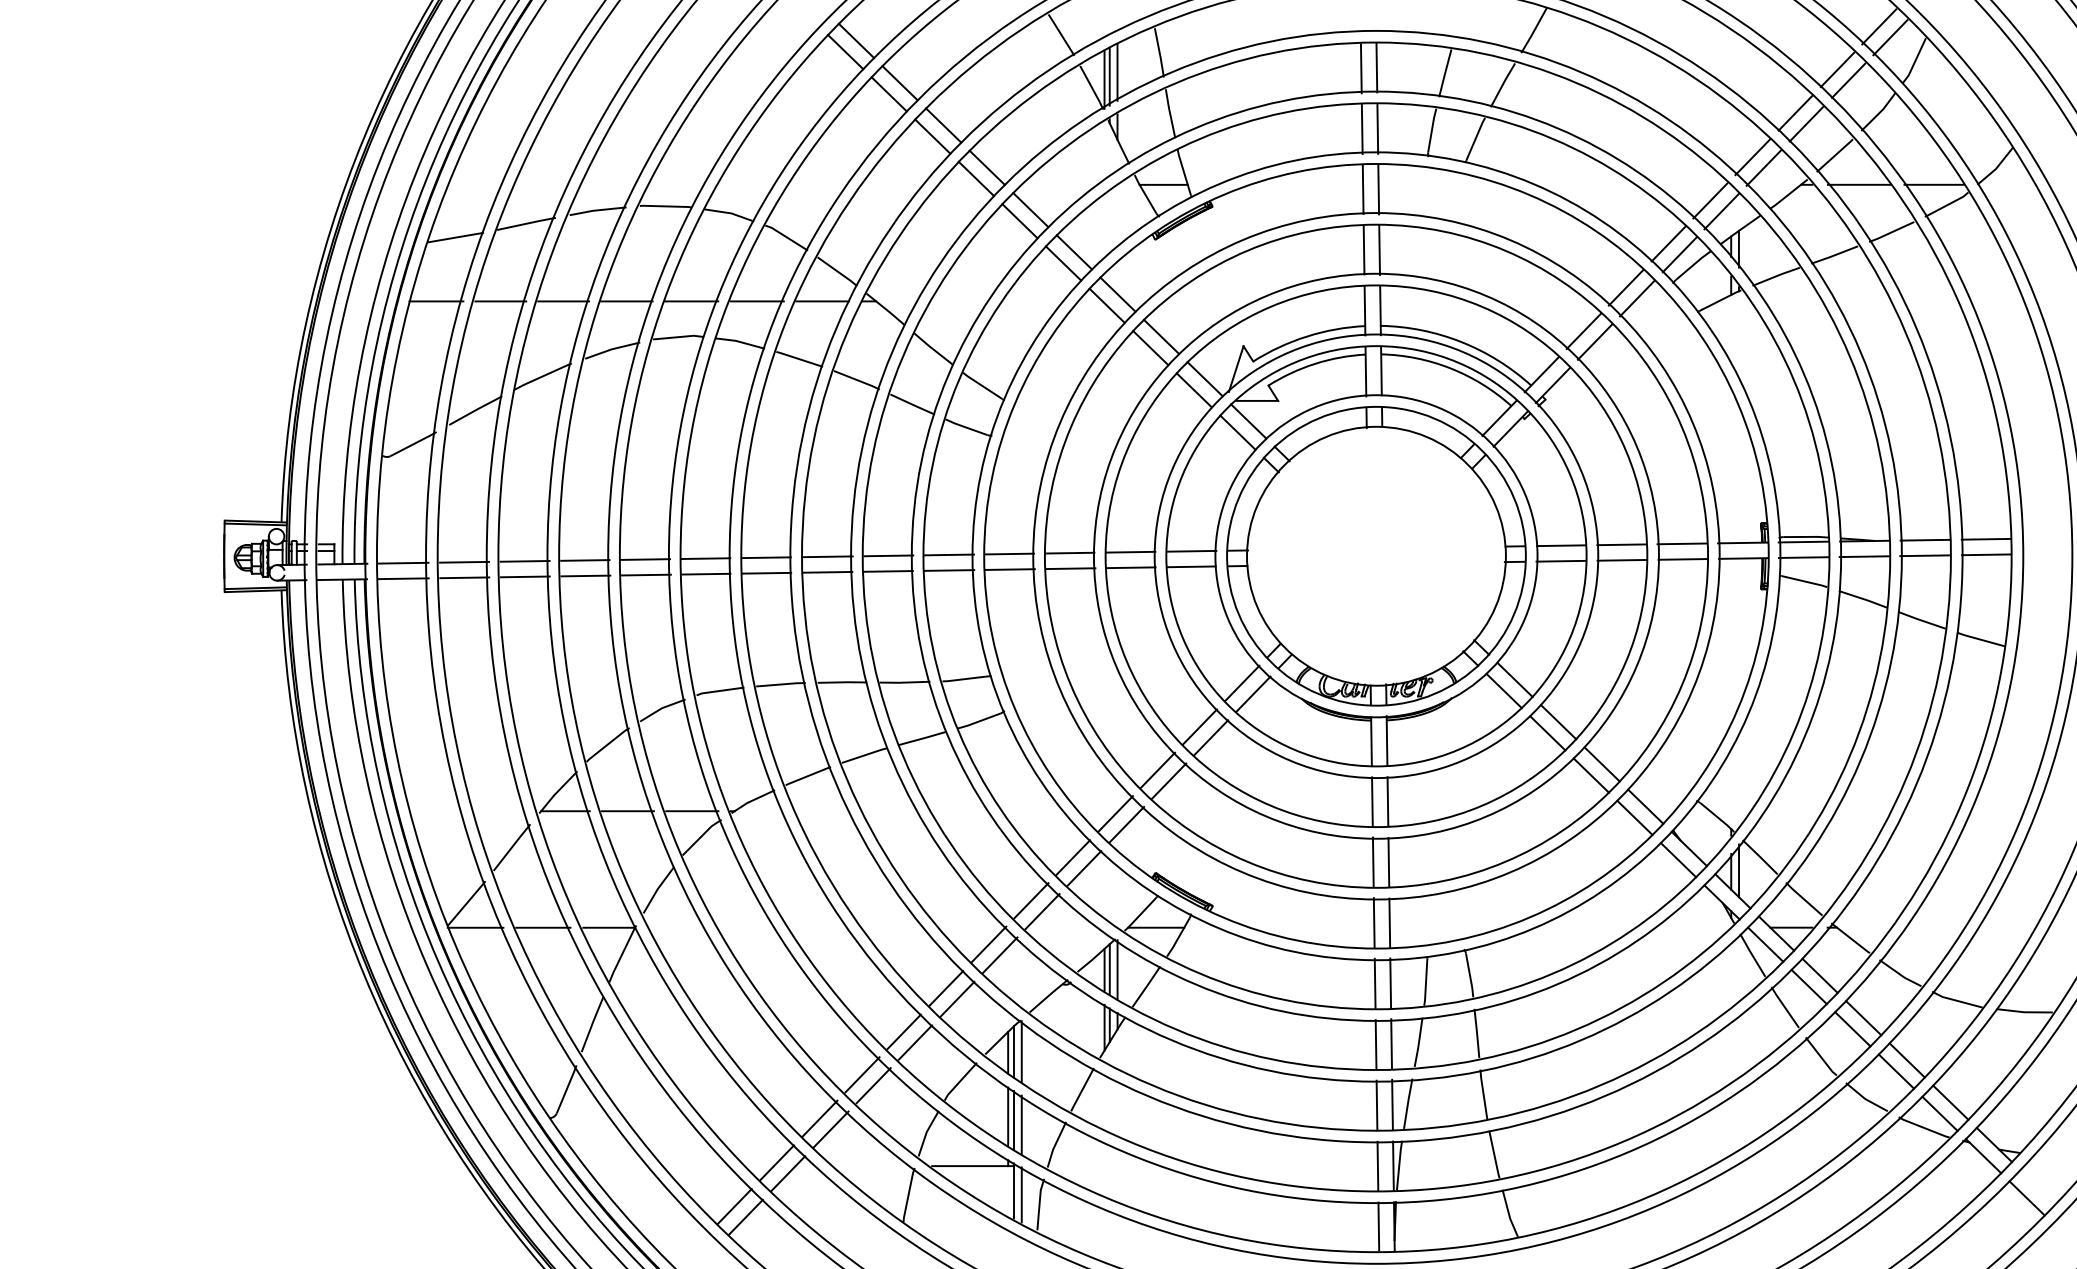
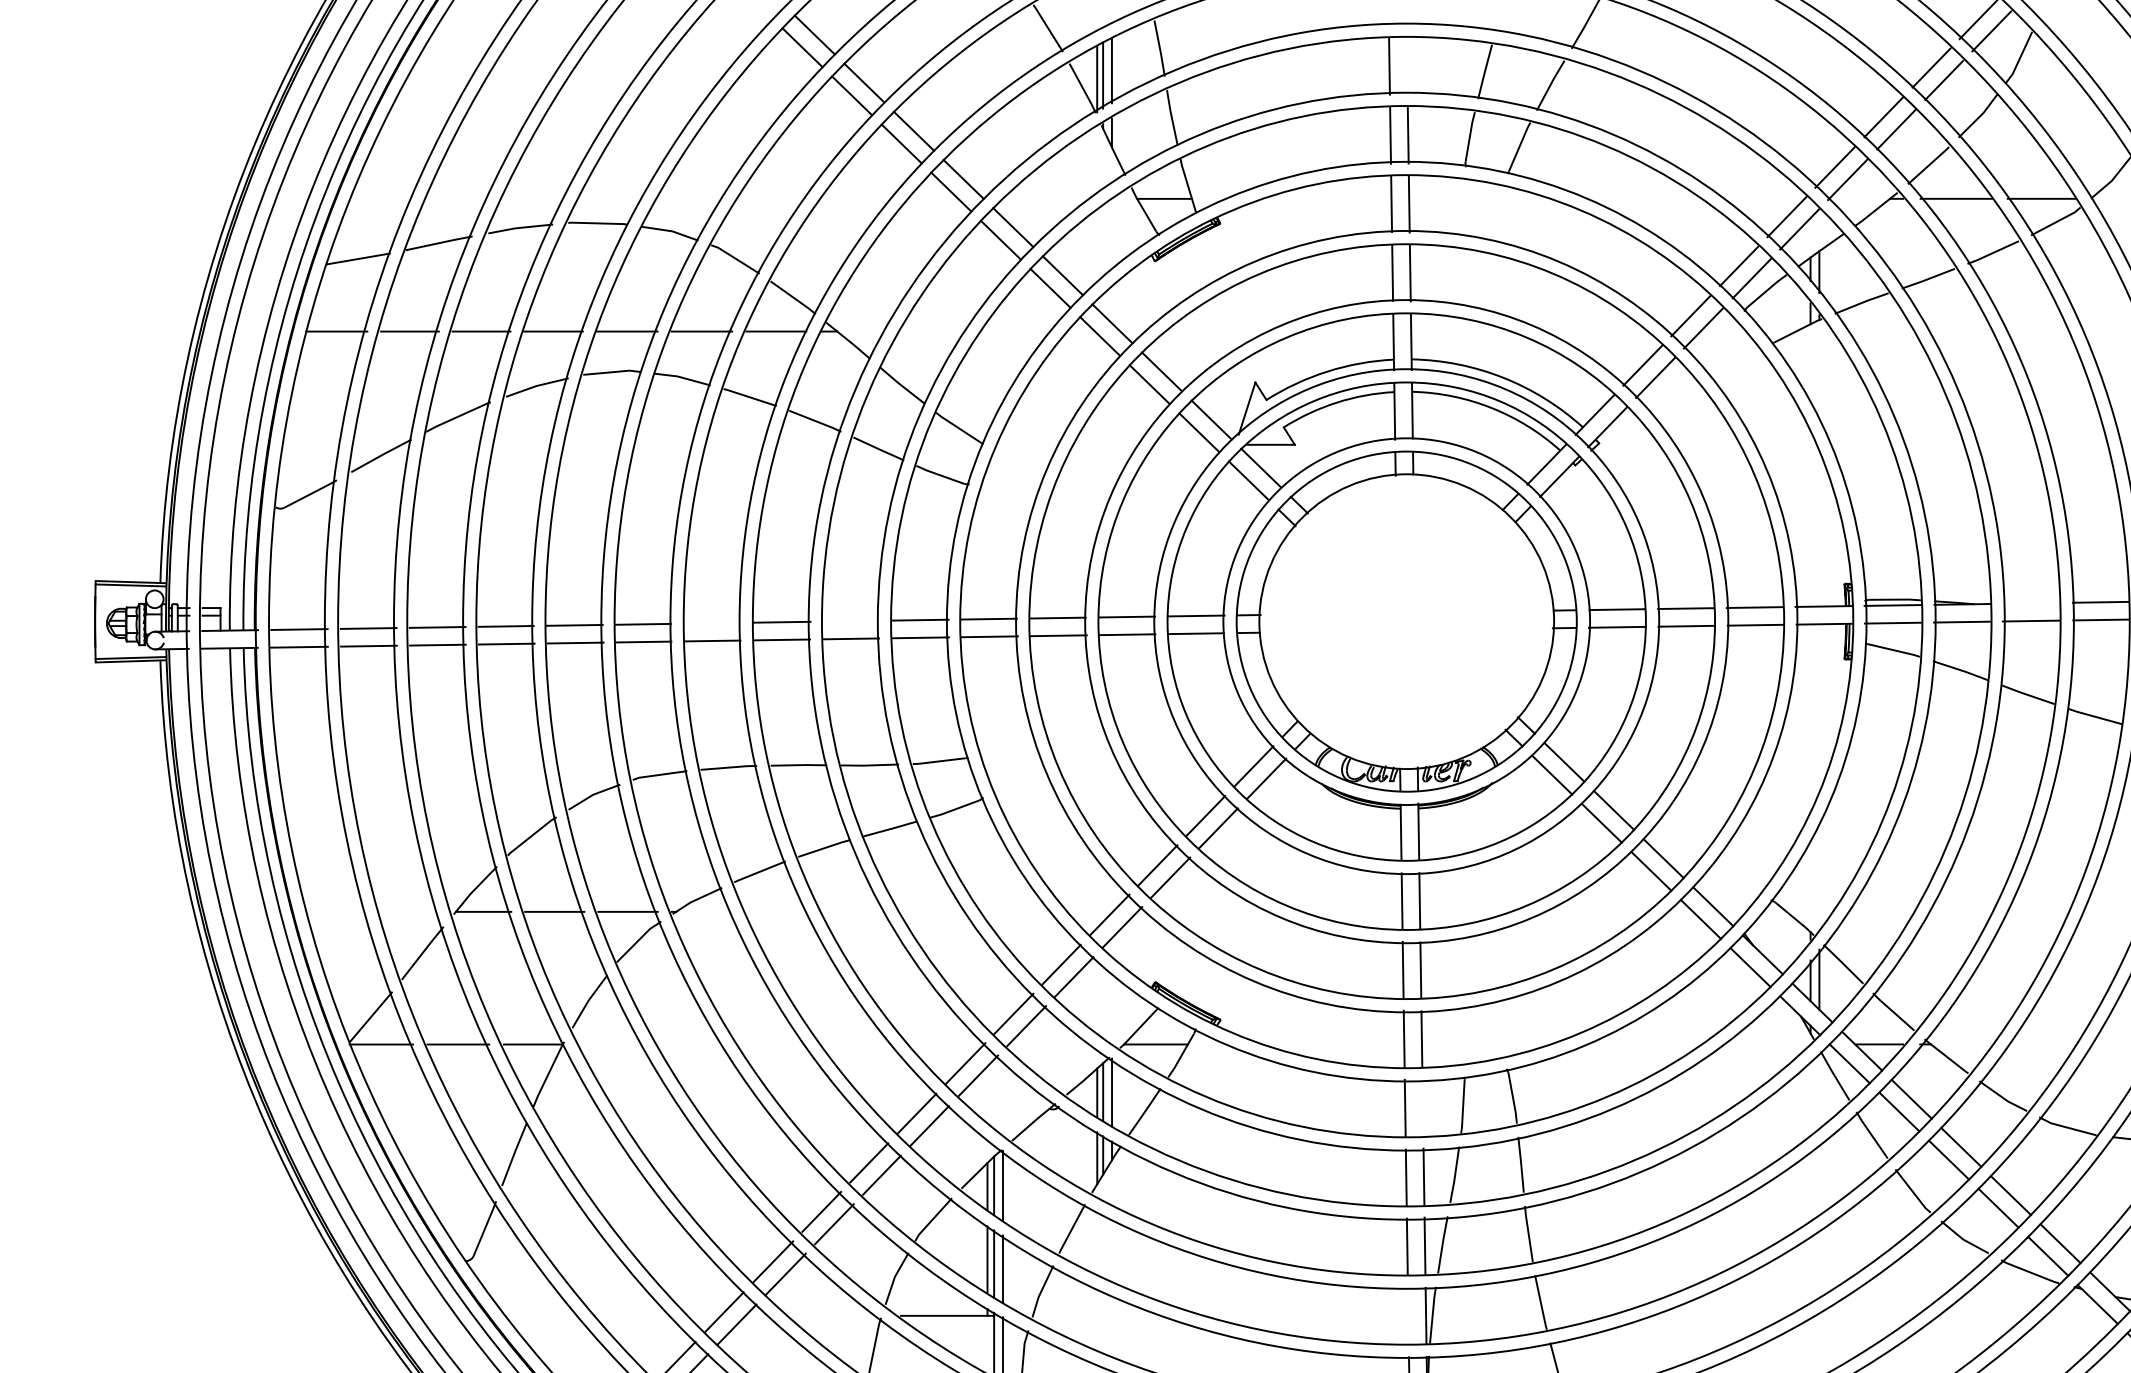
line: (1376, 67) -> (1406, 65), removed
line: (1925, 539) -> (2031, 602), removed
line: (888, 555) -> (851, 620), removed
line: (765, 557) -> (711, 623), removed
line: (1390, 982) -> (1422, 1106), removed
line: (1377, 1165) -> (1407, 1315), removed

